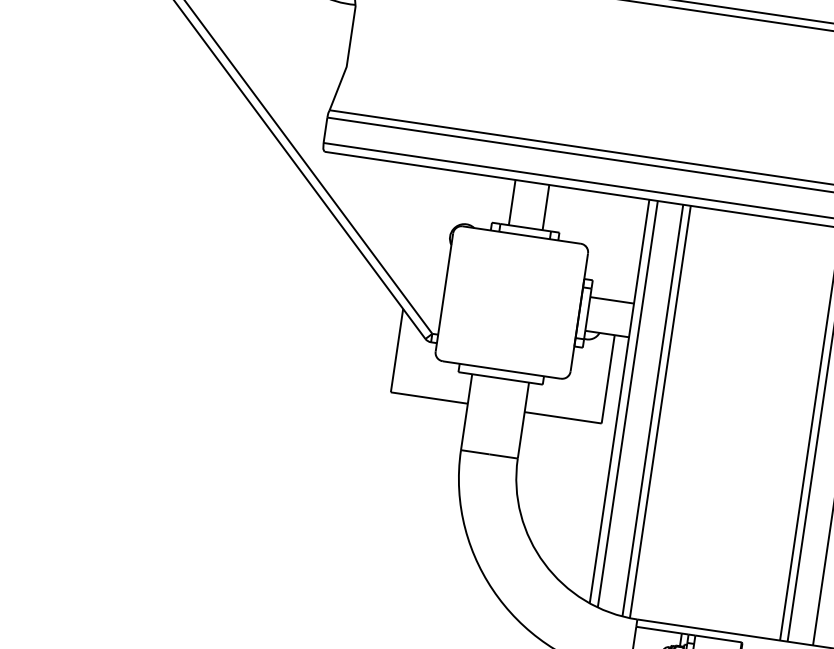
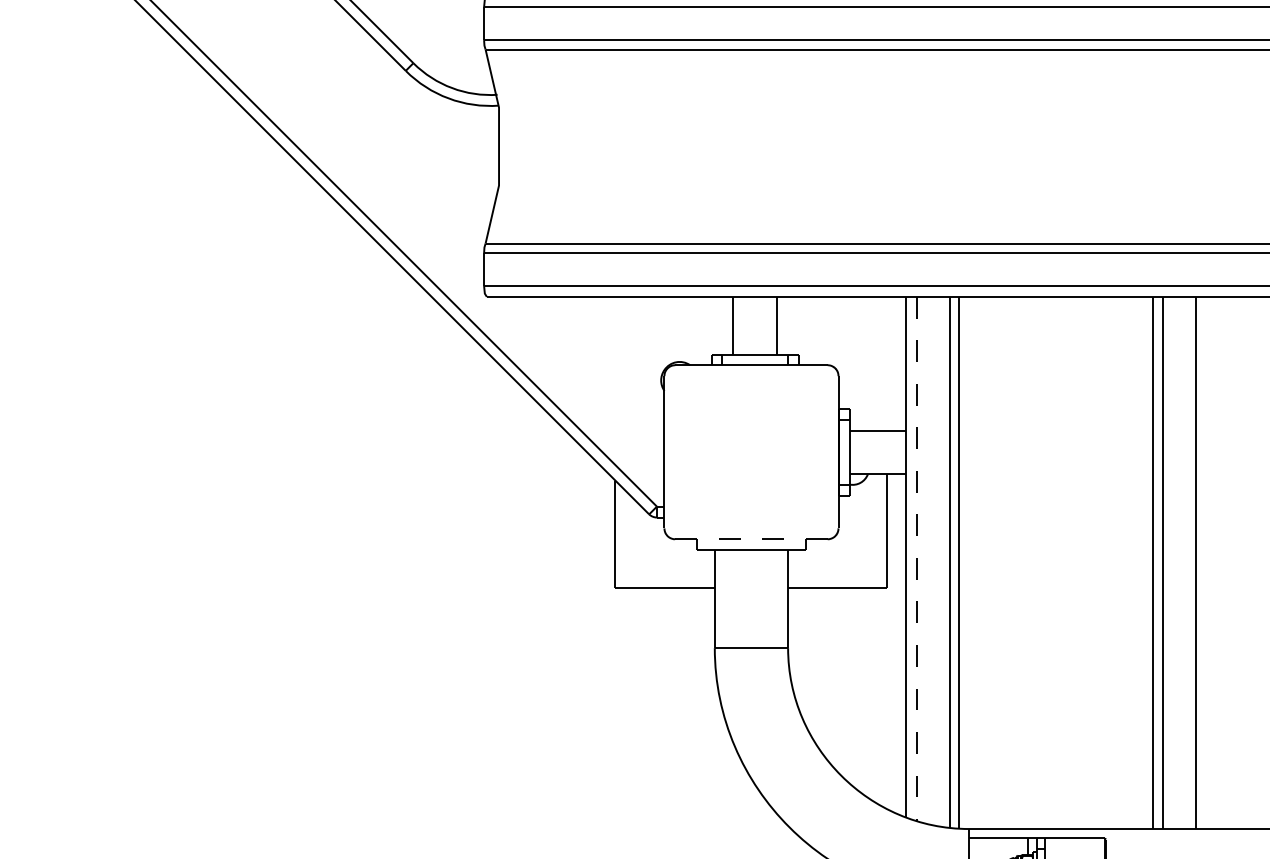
line: (501, 370) -> (751, 539), solid -> dashed
line: (627, 404) -> (916, 559), solid -> dashed

